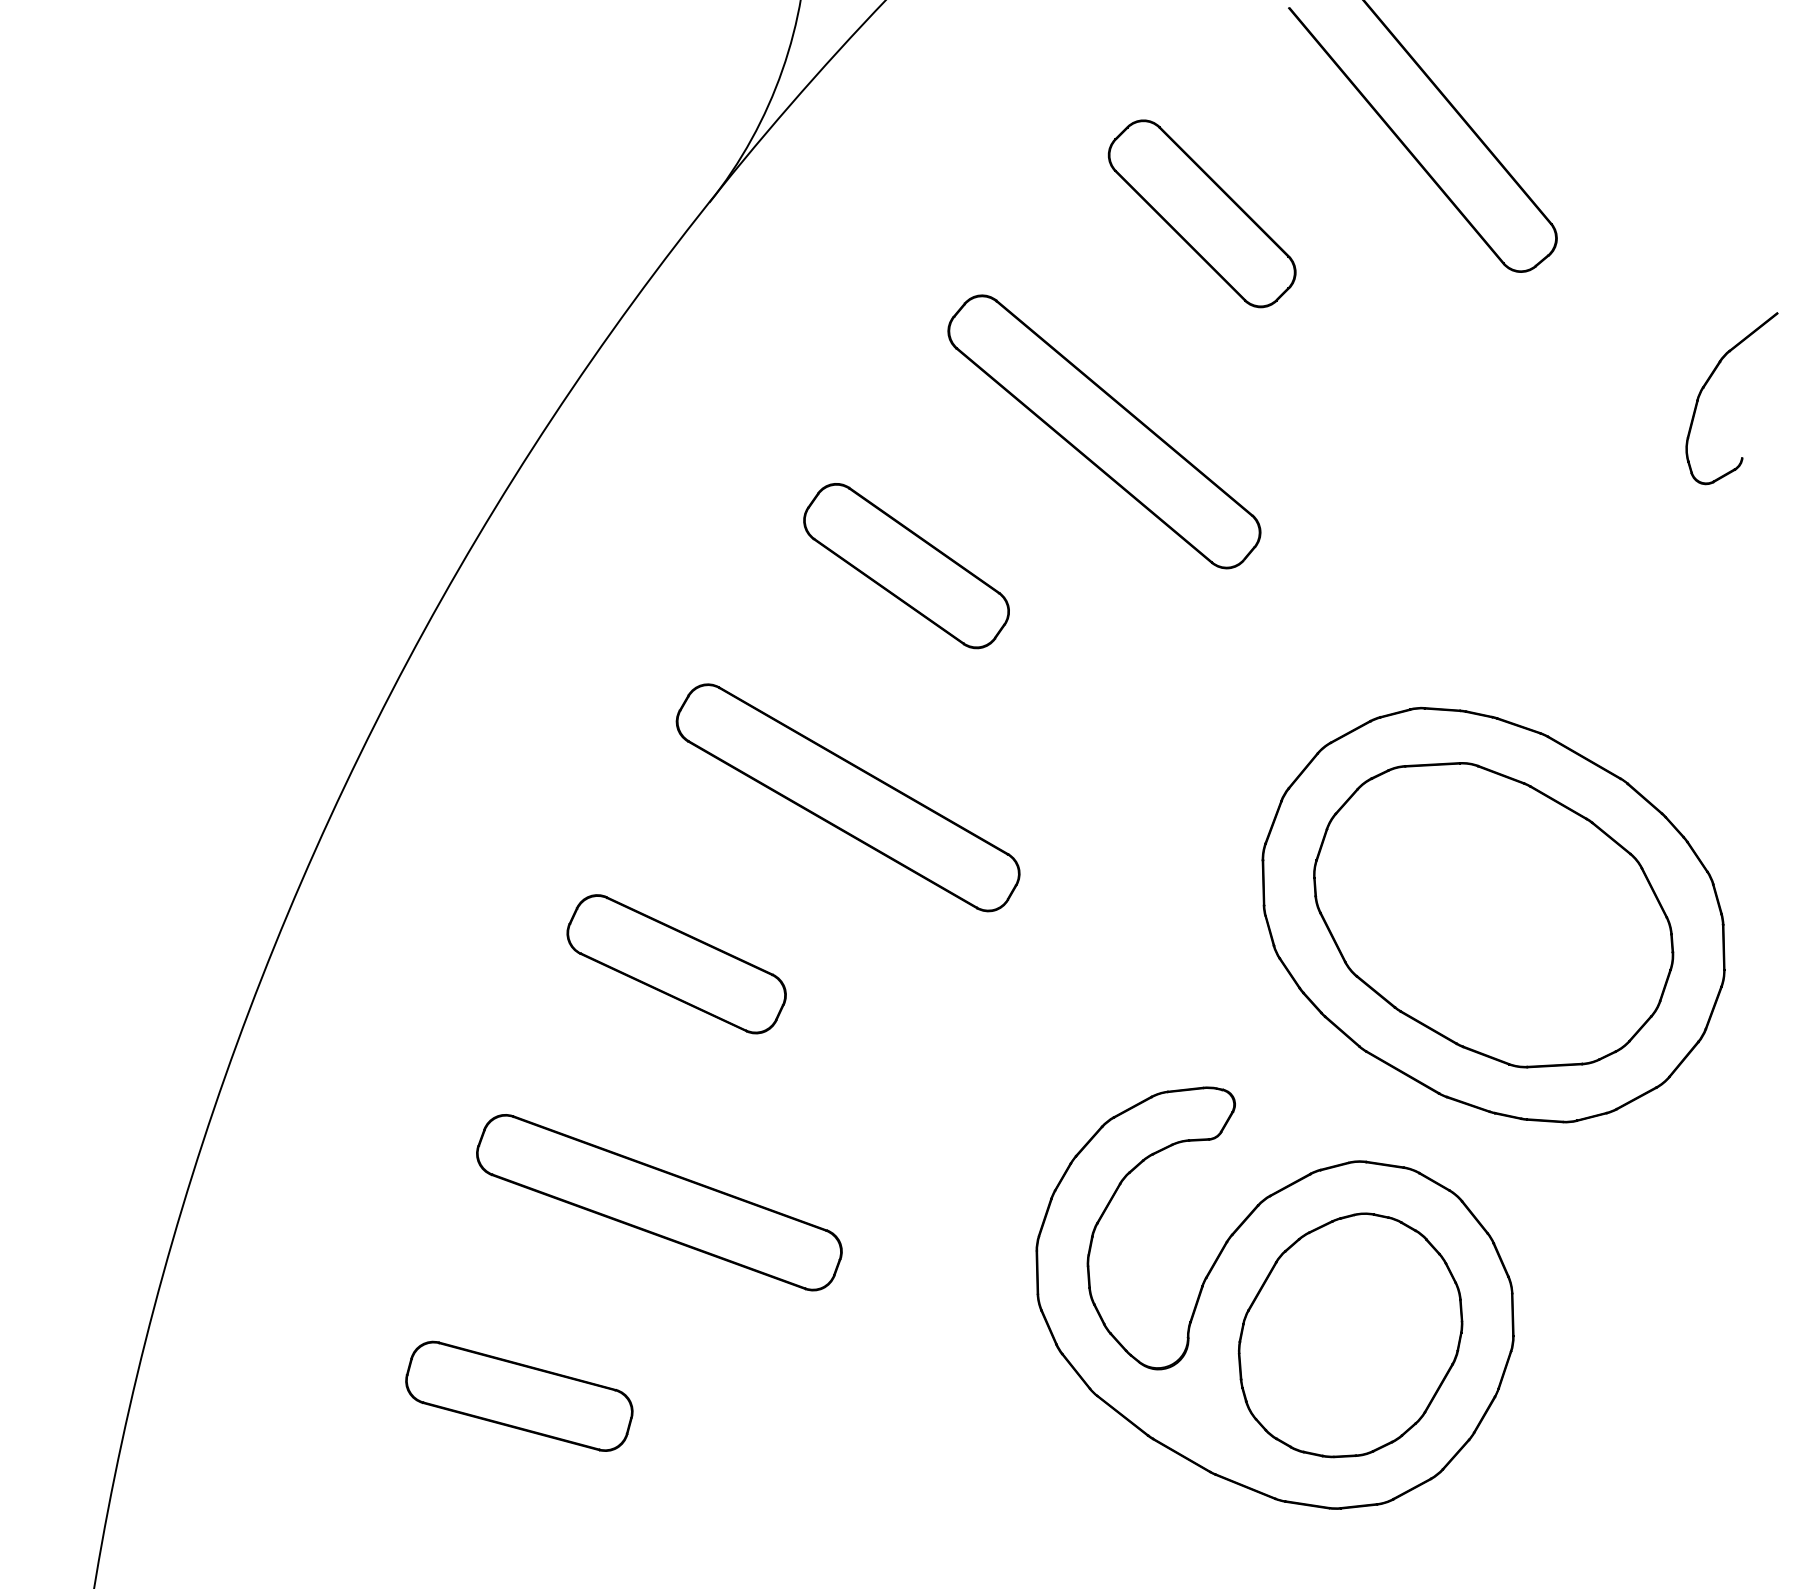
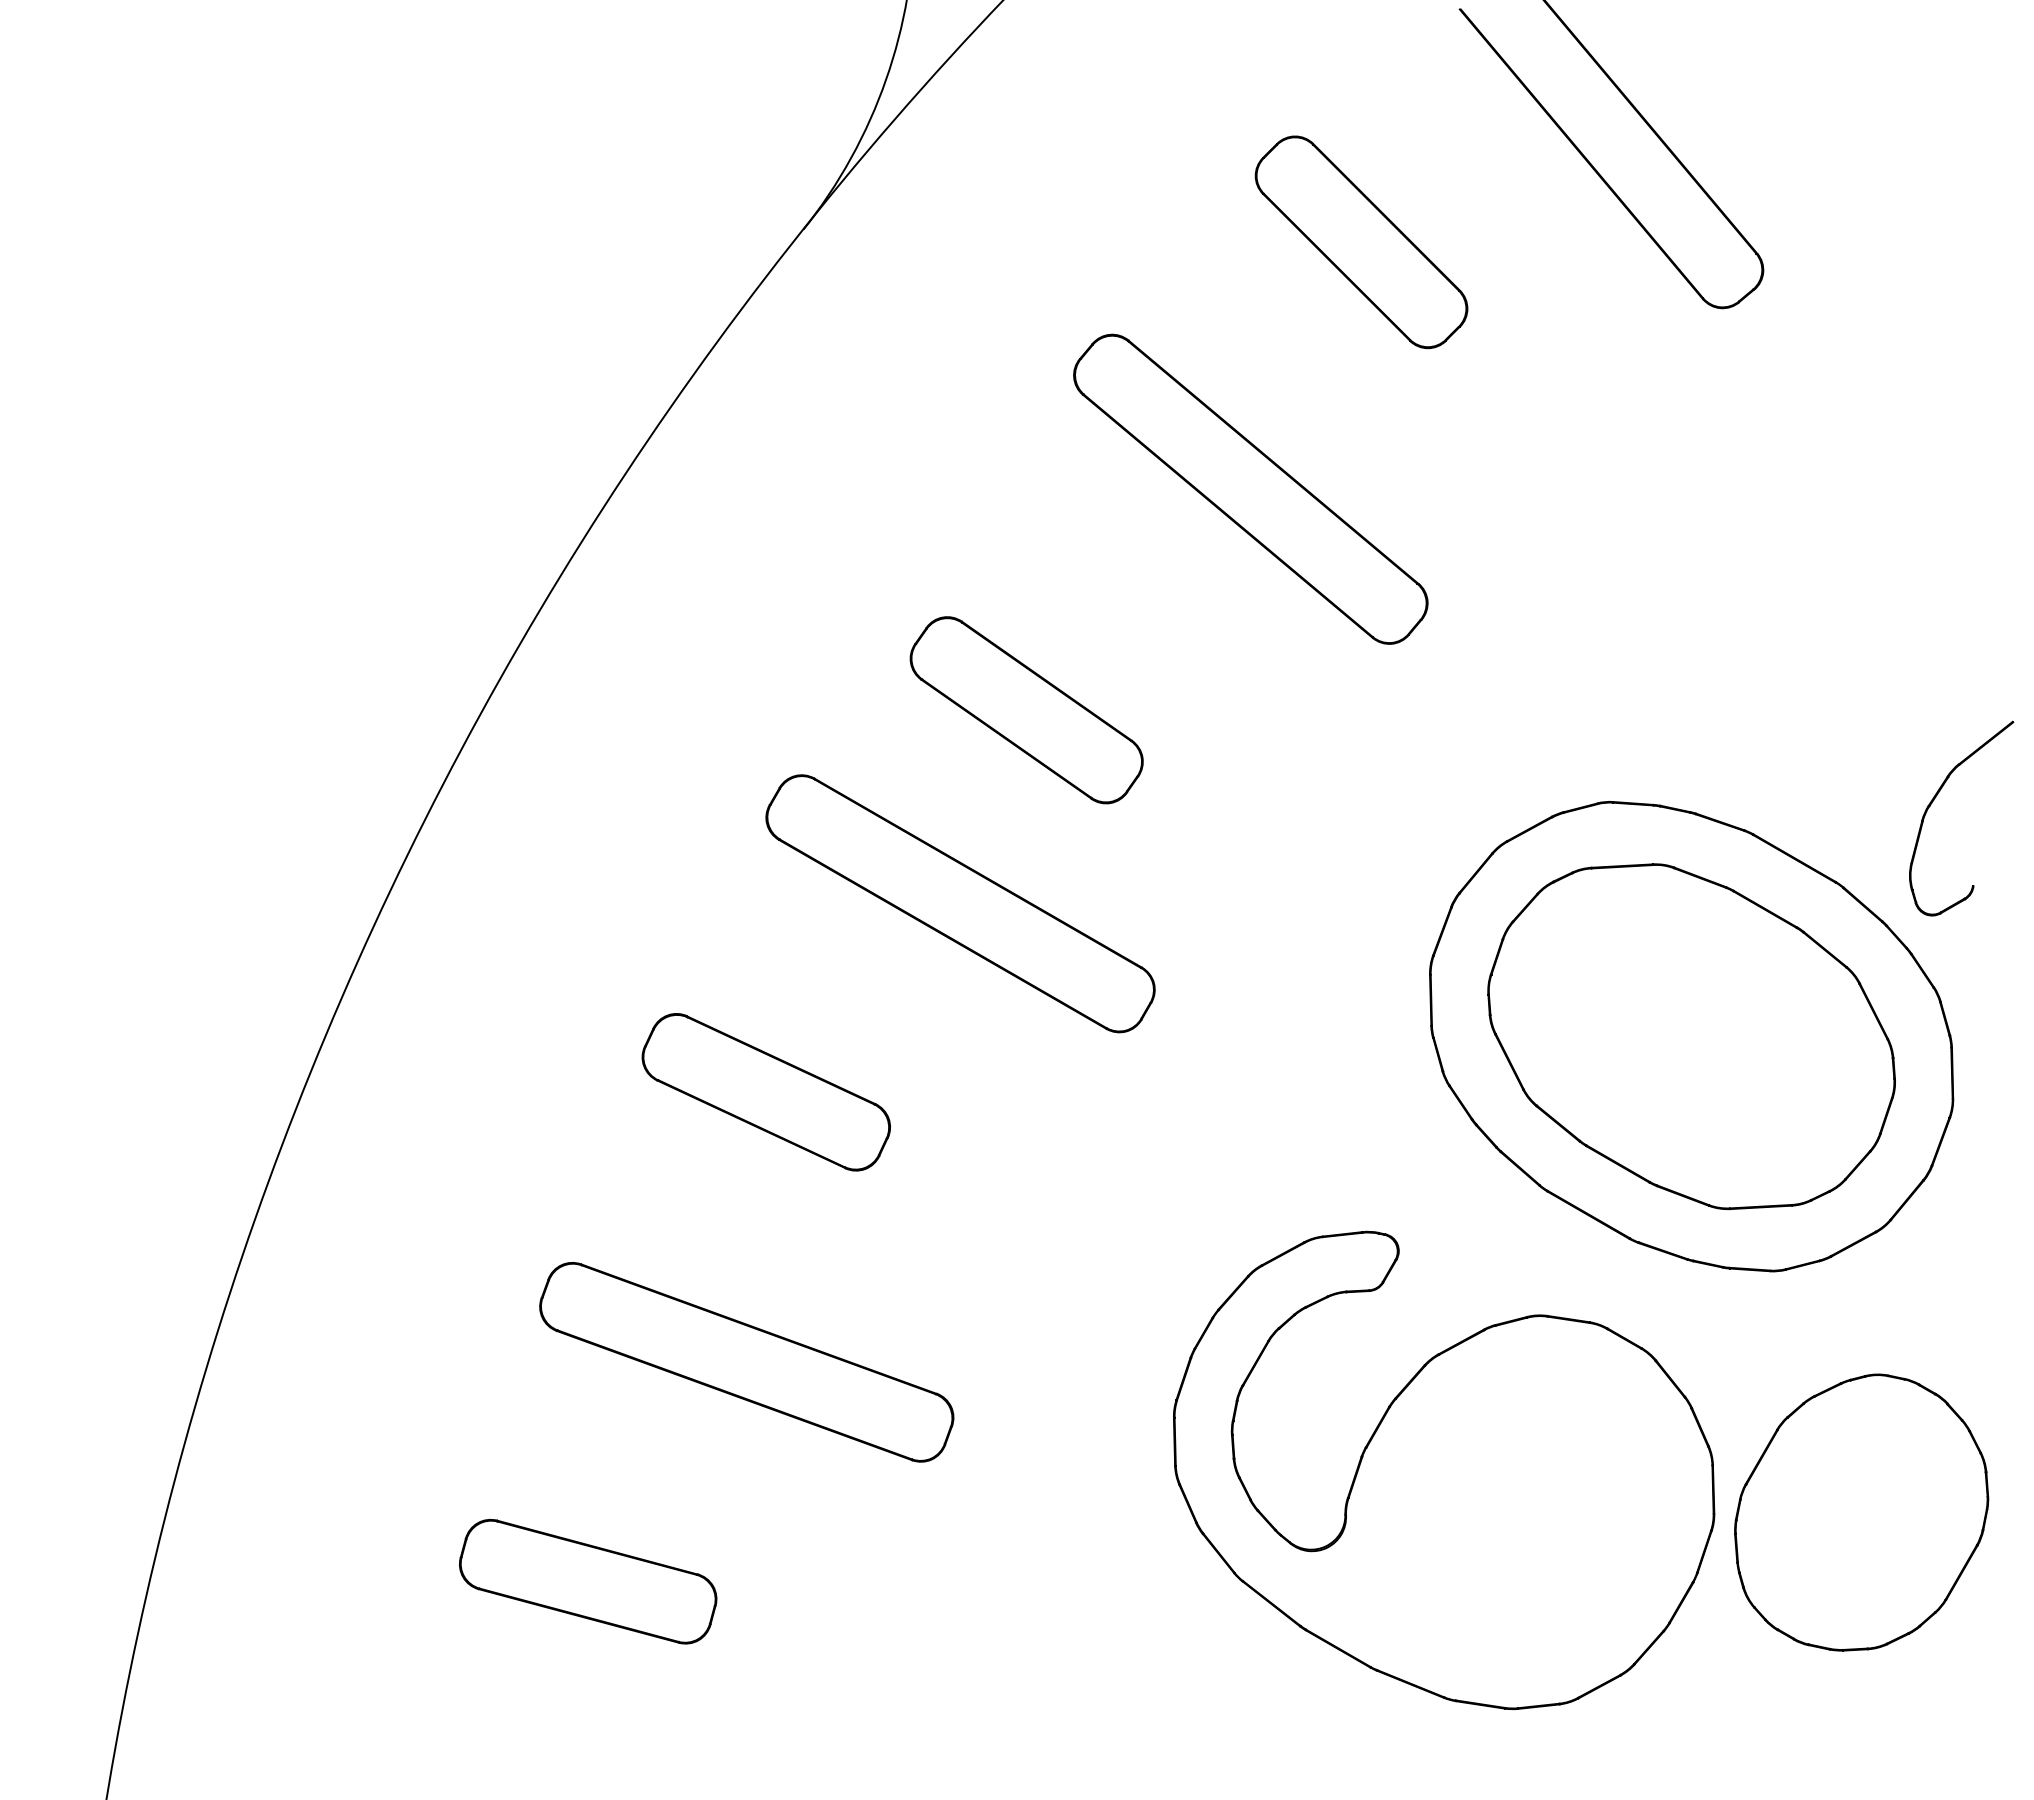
part: (1708, 382) -> (1934, 800), moved
part: (906, 566) -> (1026, 710), moved
part: (1350, 1335) -> (1861, 1512), moved

